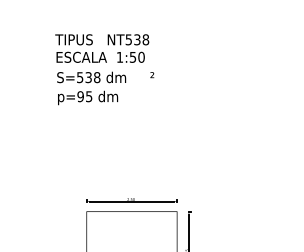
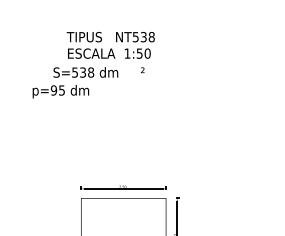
text: (102, 48) -> (111, 45), moved
text: (88, 97) -> (61, 91), moved

